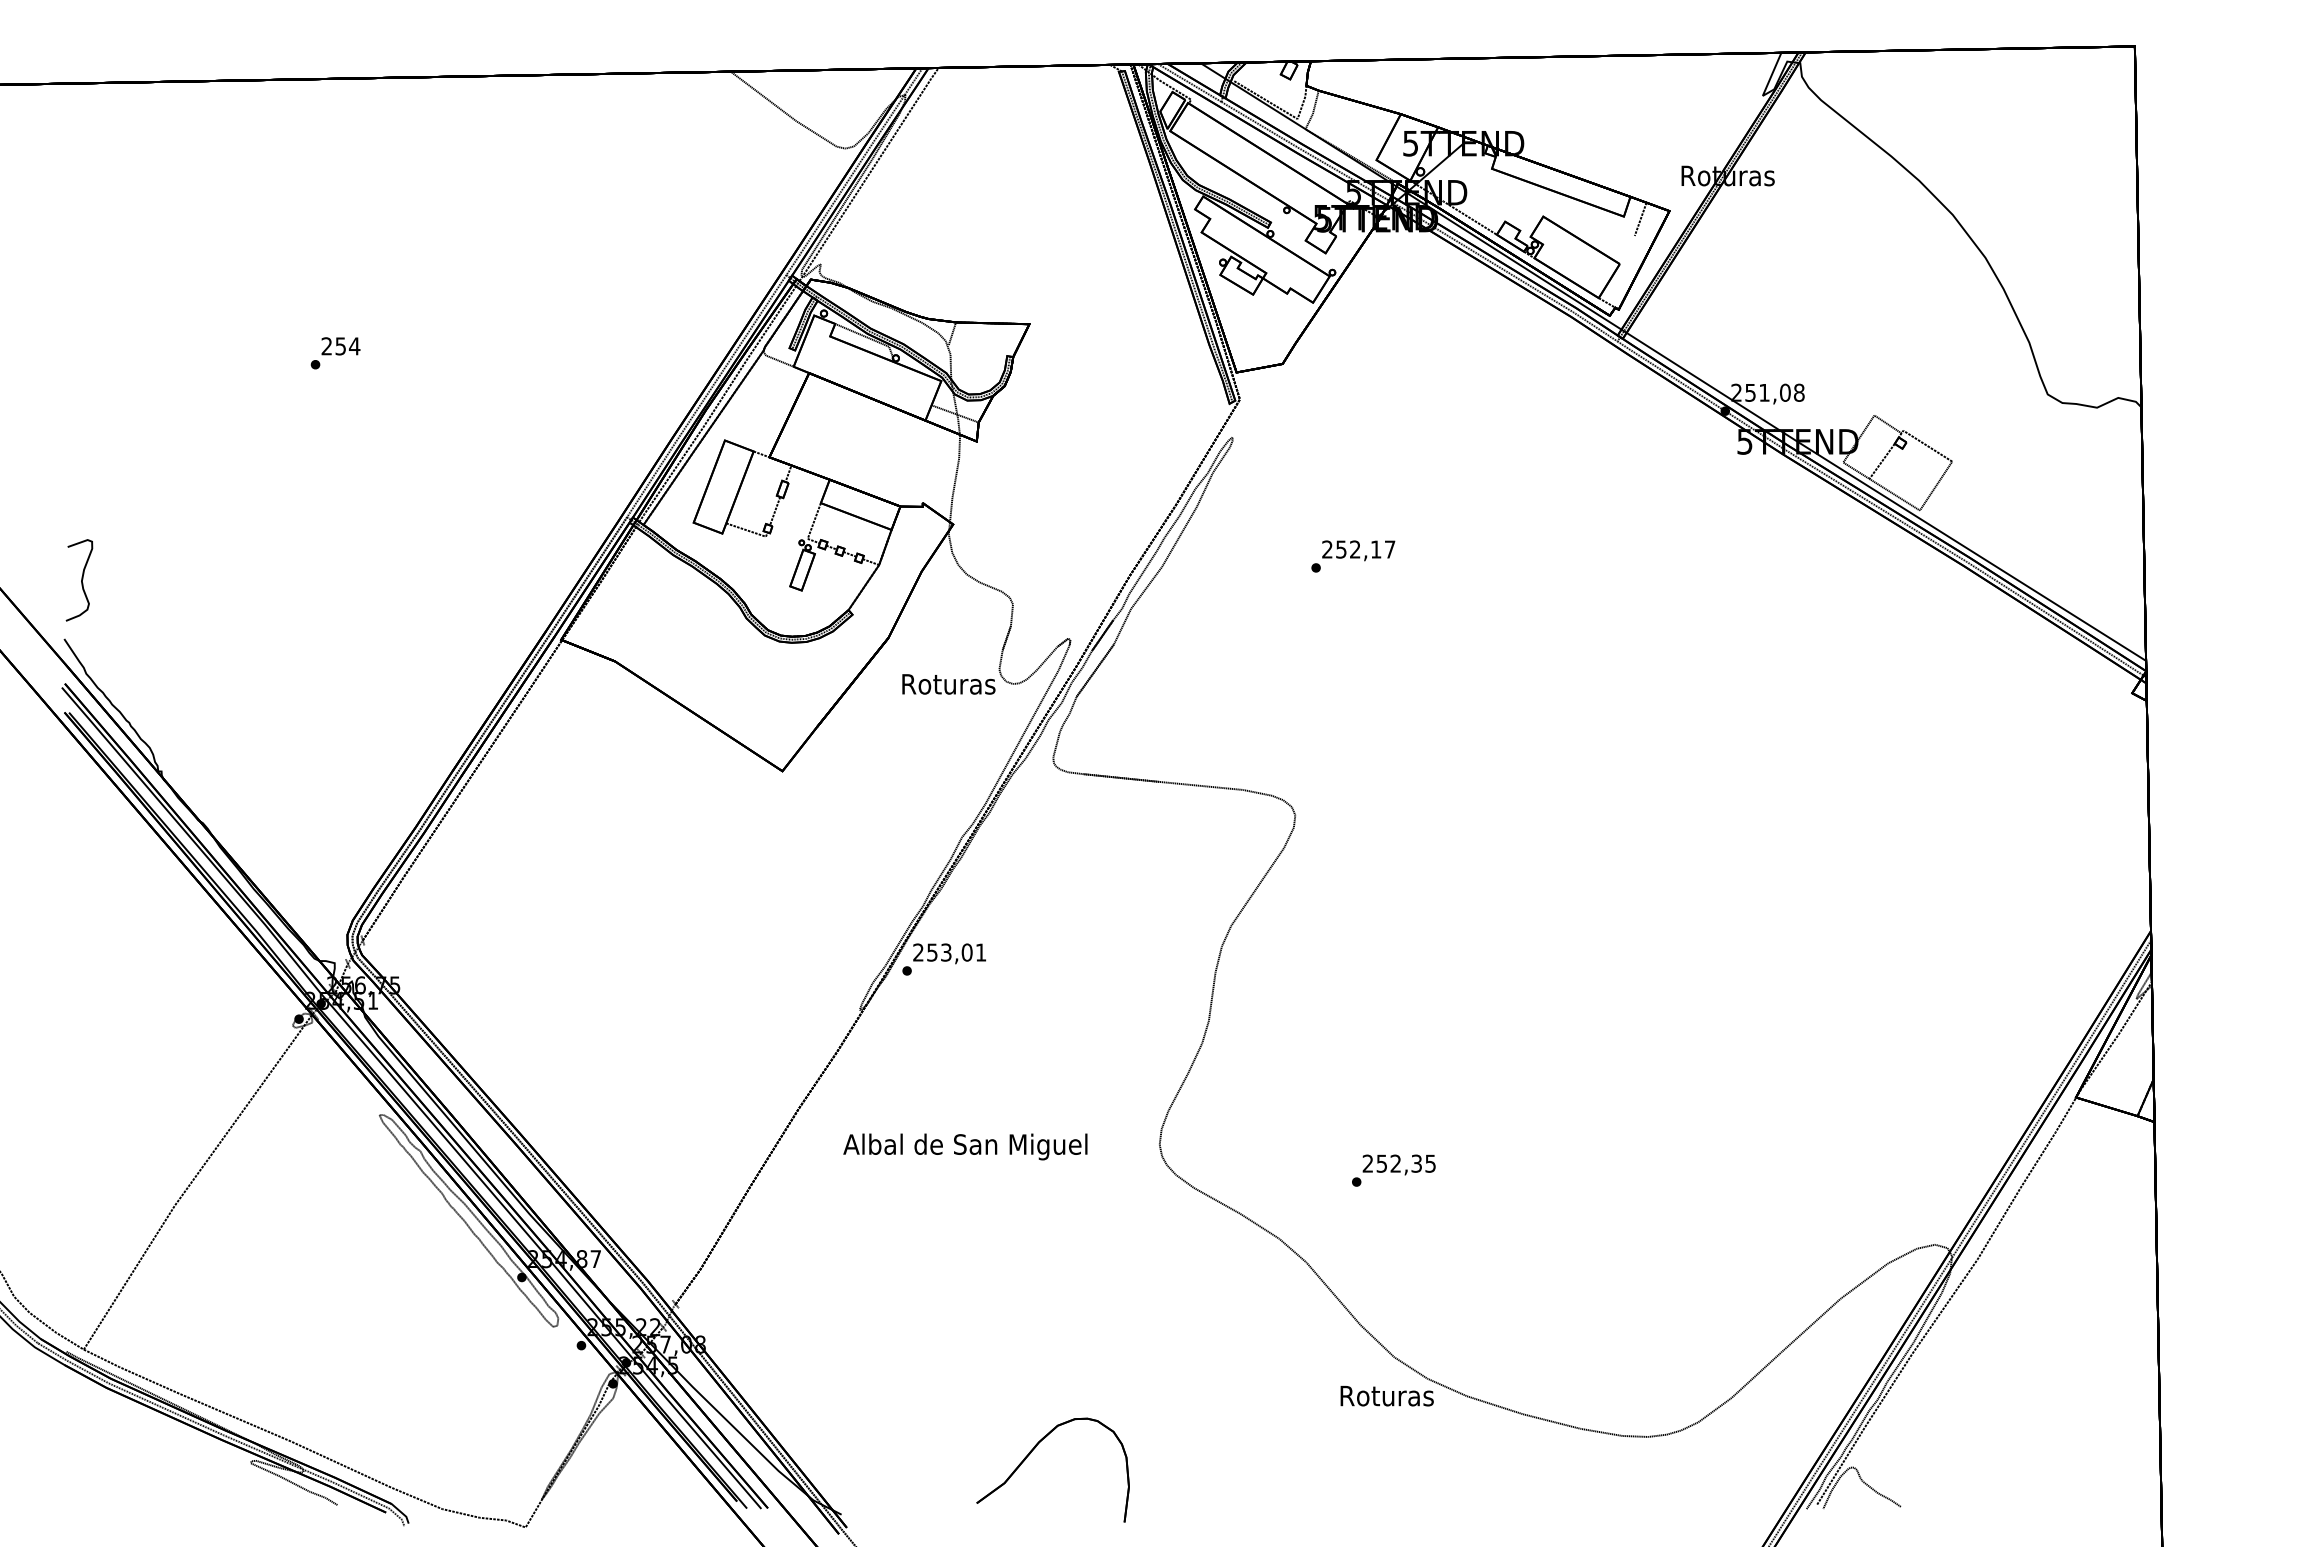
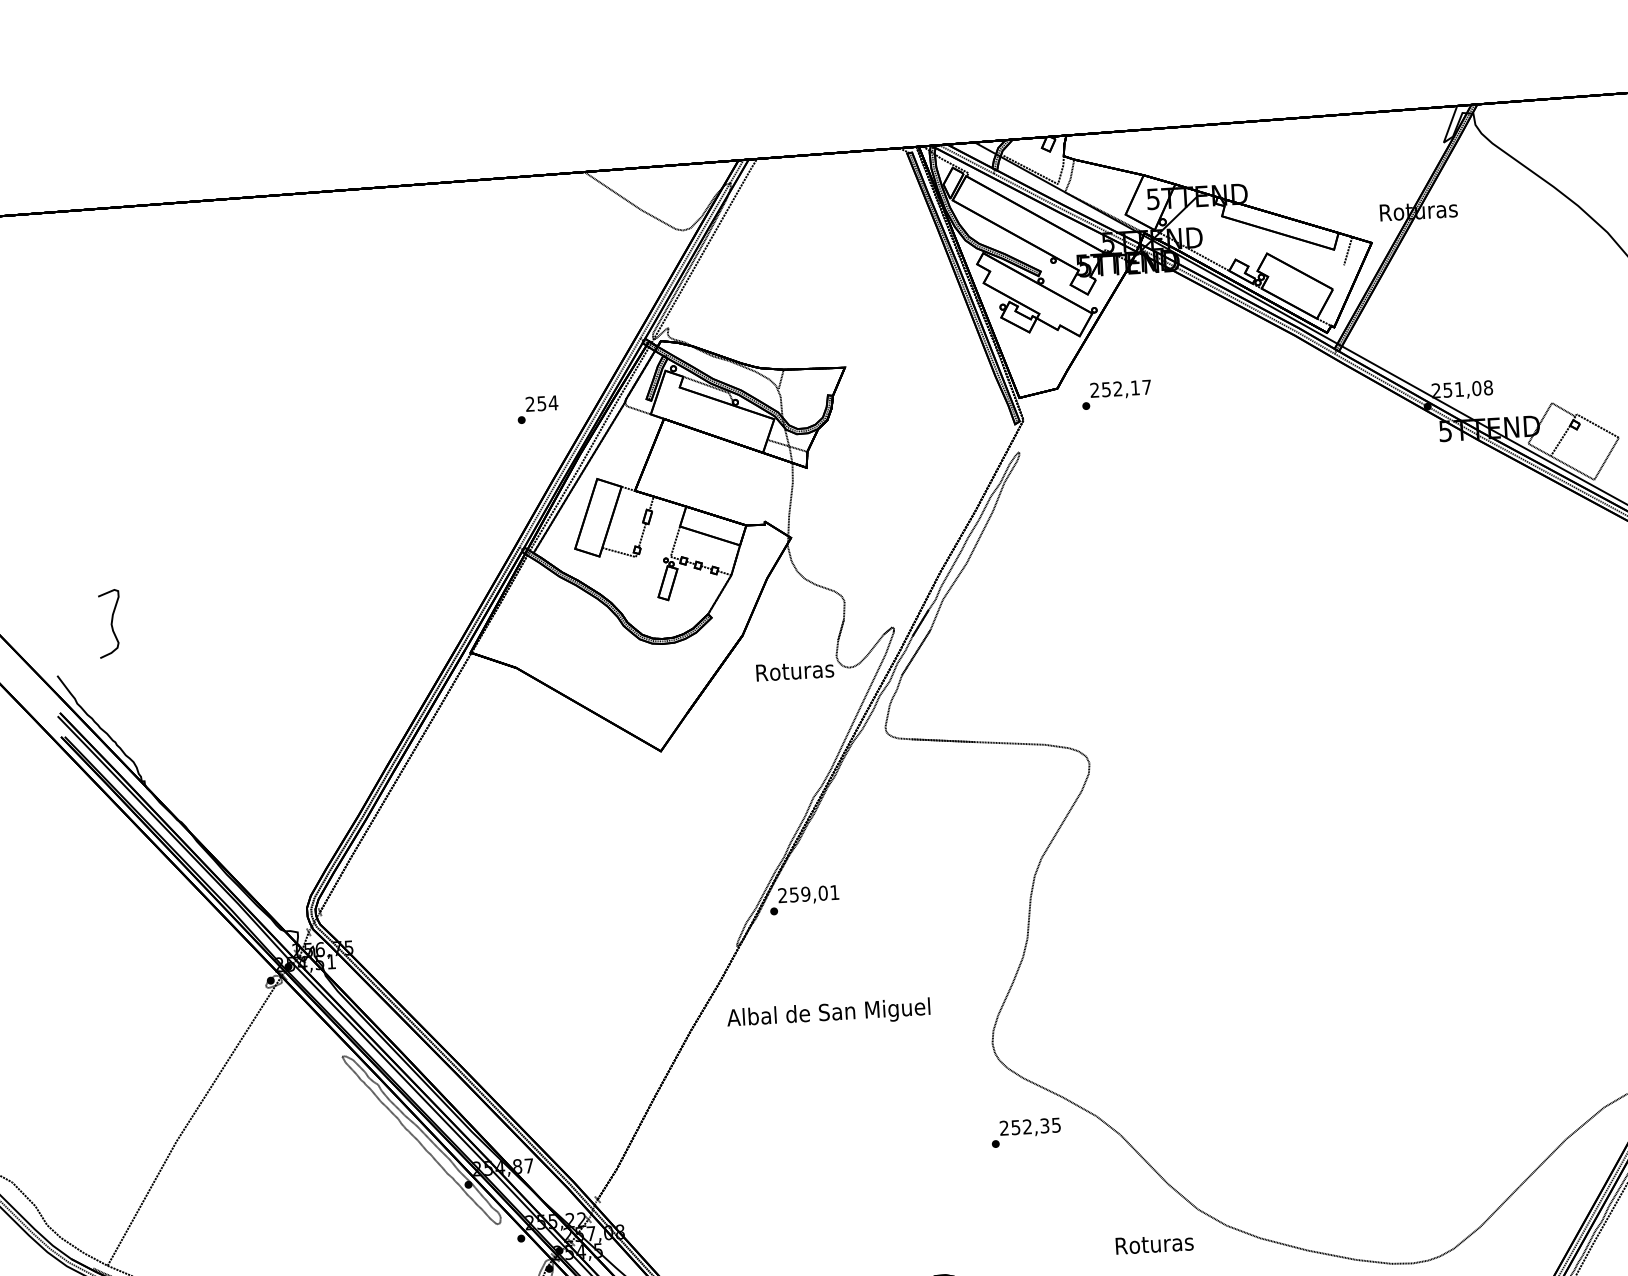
text: (335, 353) -> (537, 409), moved
text: (1353, 556) -> (1116, 394), moved
curve: (81, 580) -> (111, 623), moved
text: (945, 952) -> (805, 894), 253,01 -> 259,01
text: (965, 1146) -> (828, 1013), moved
text: (1393, 1170) -> (1025, 1132), moved
text: (1386, 1396) -> (1154, 1244), moved

